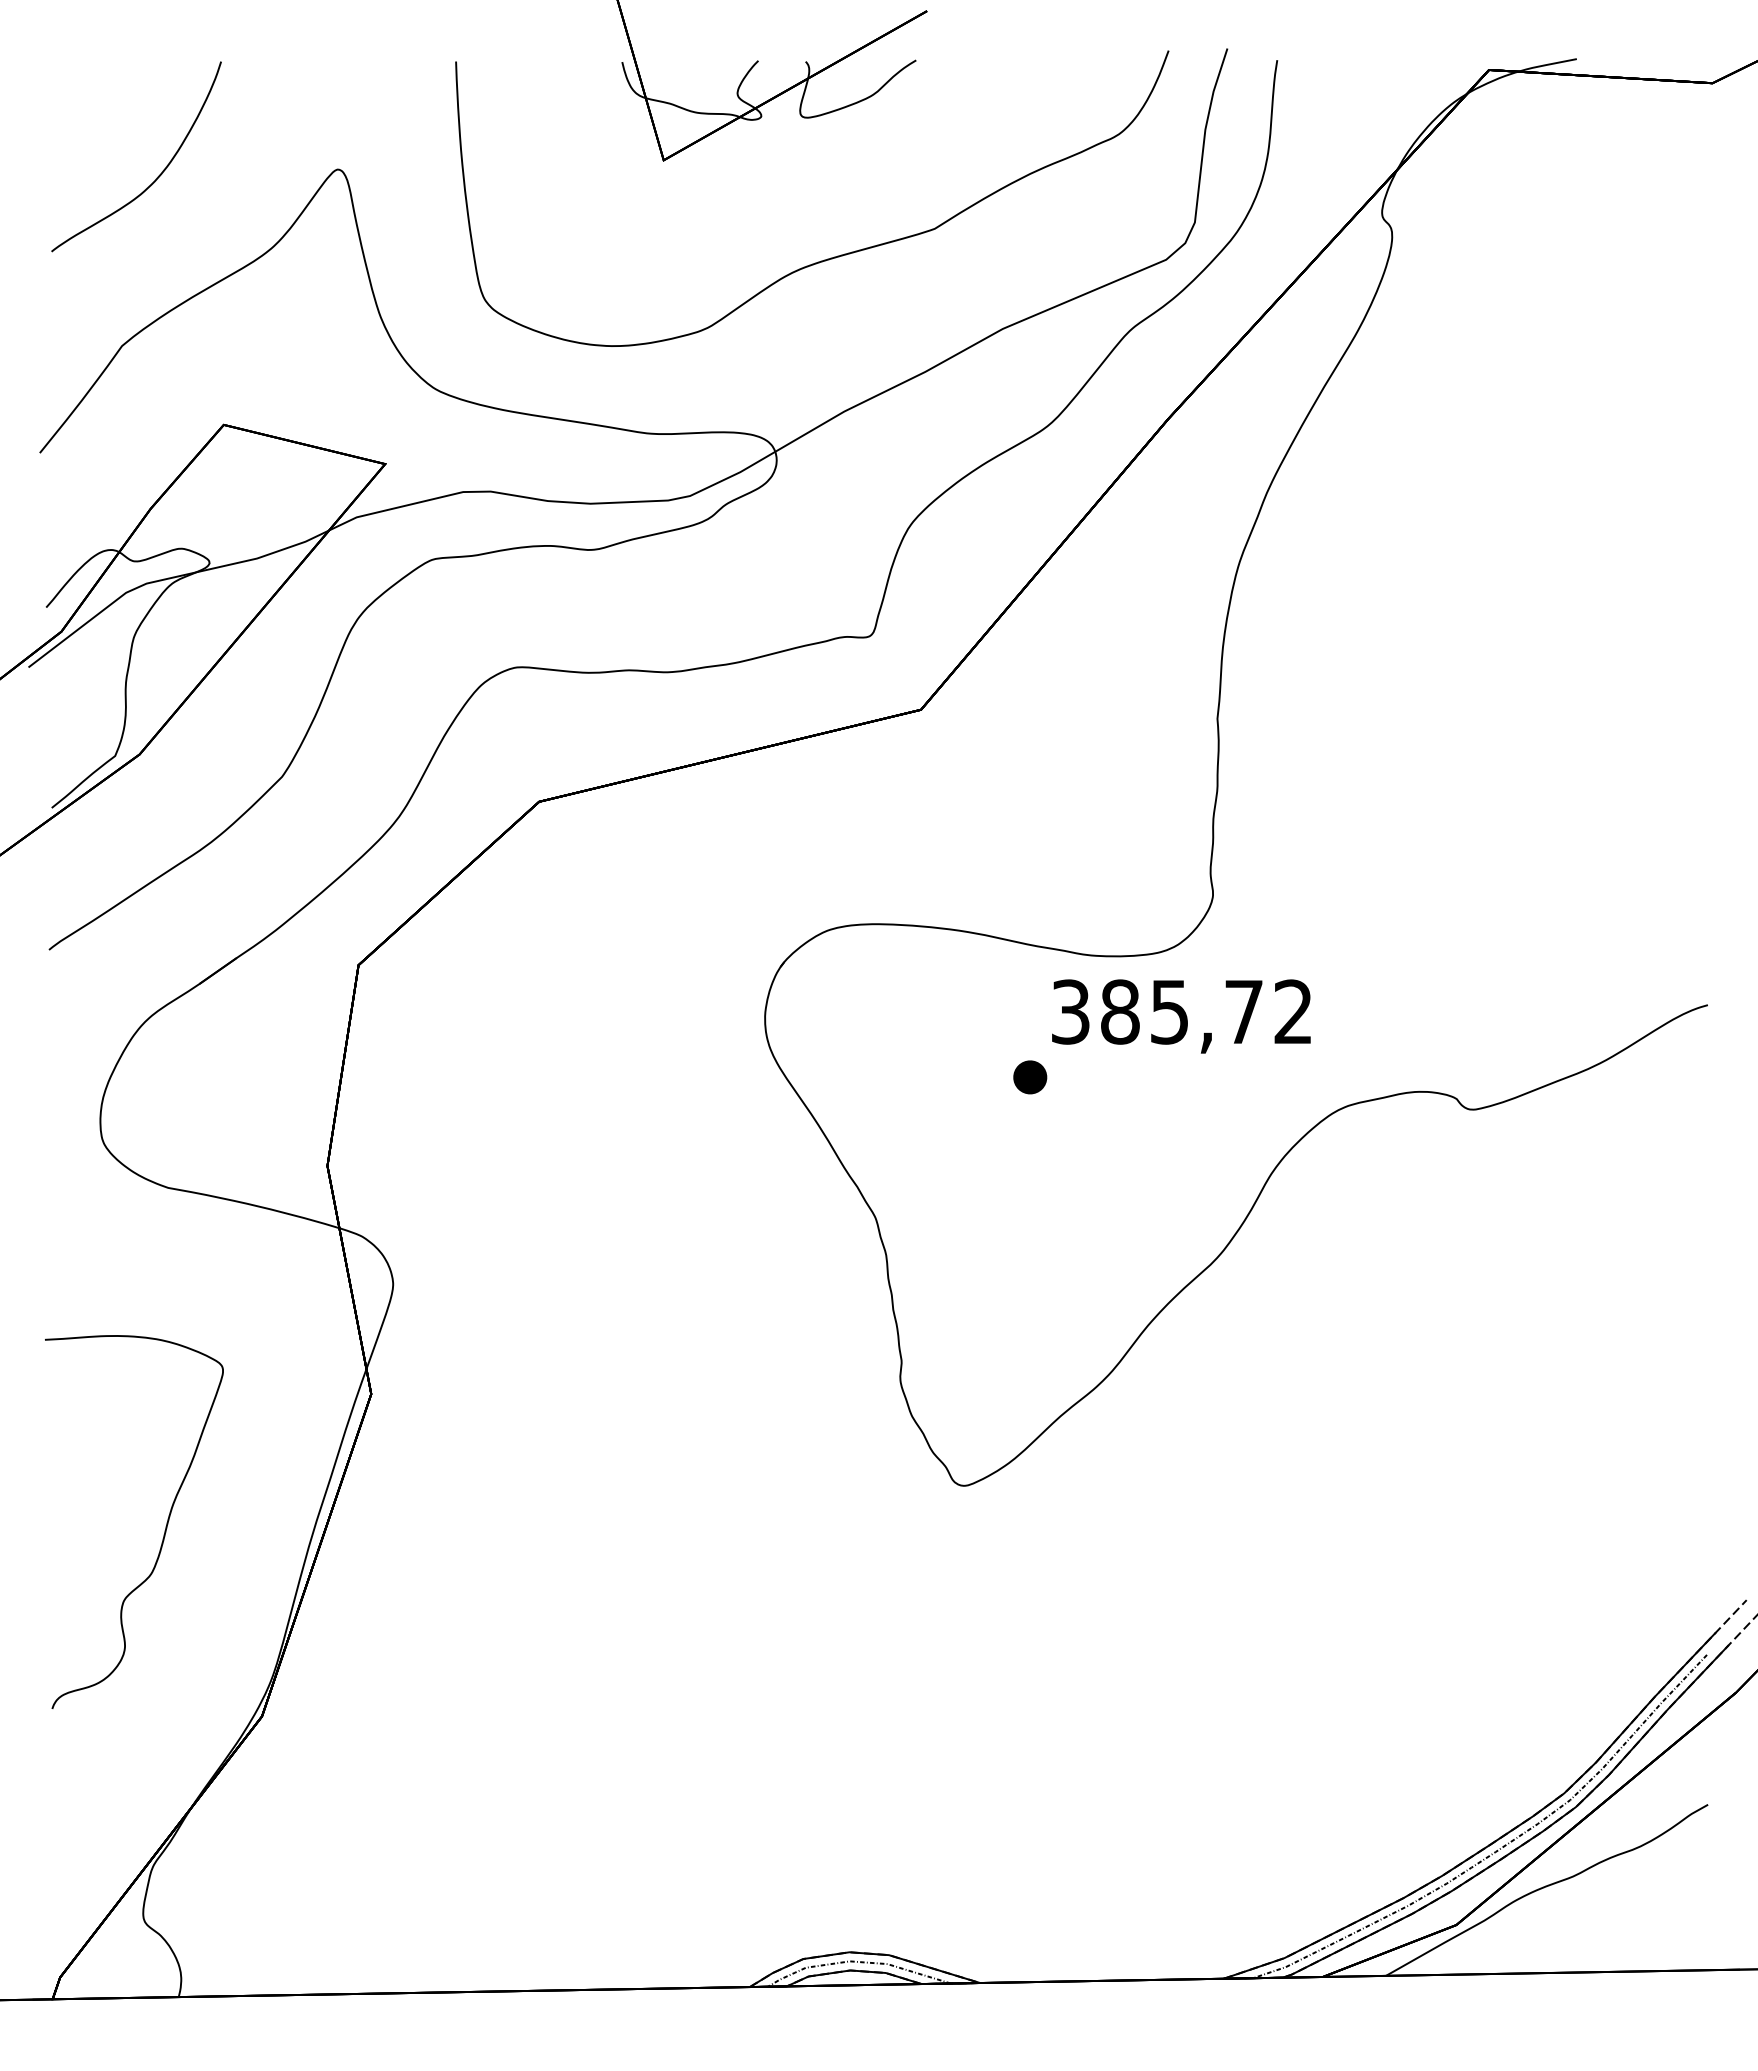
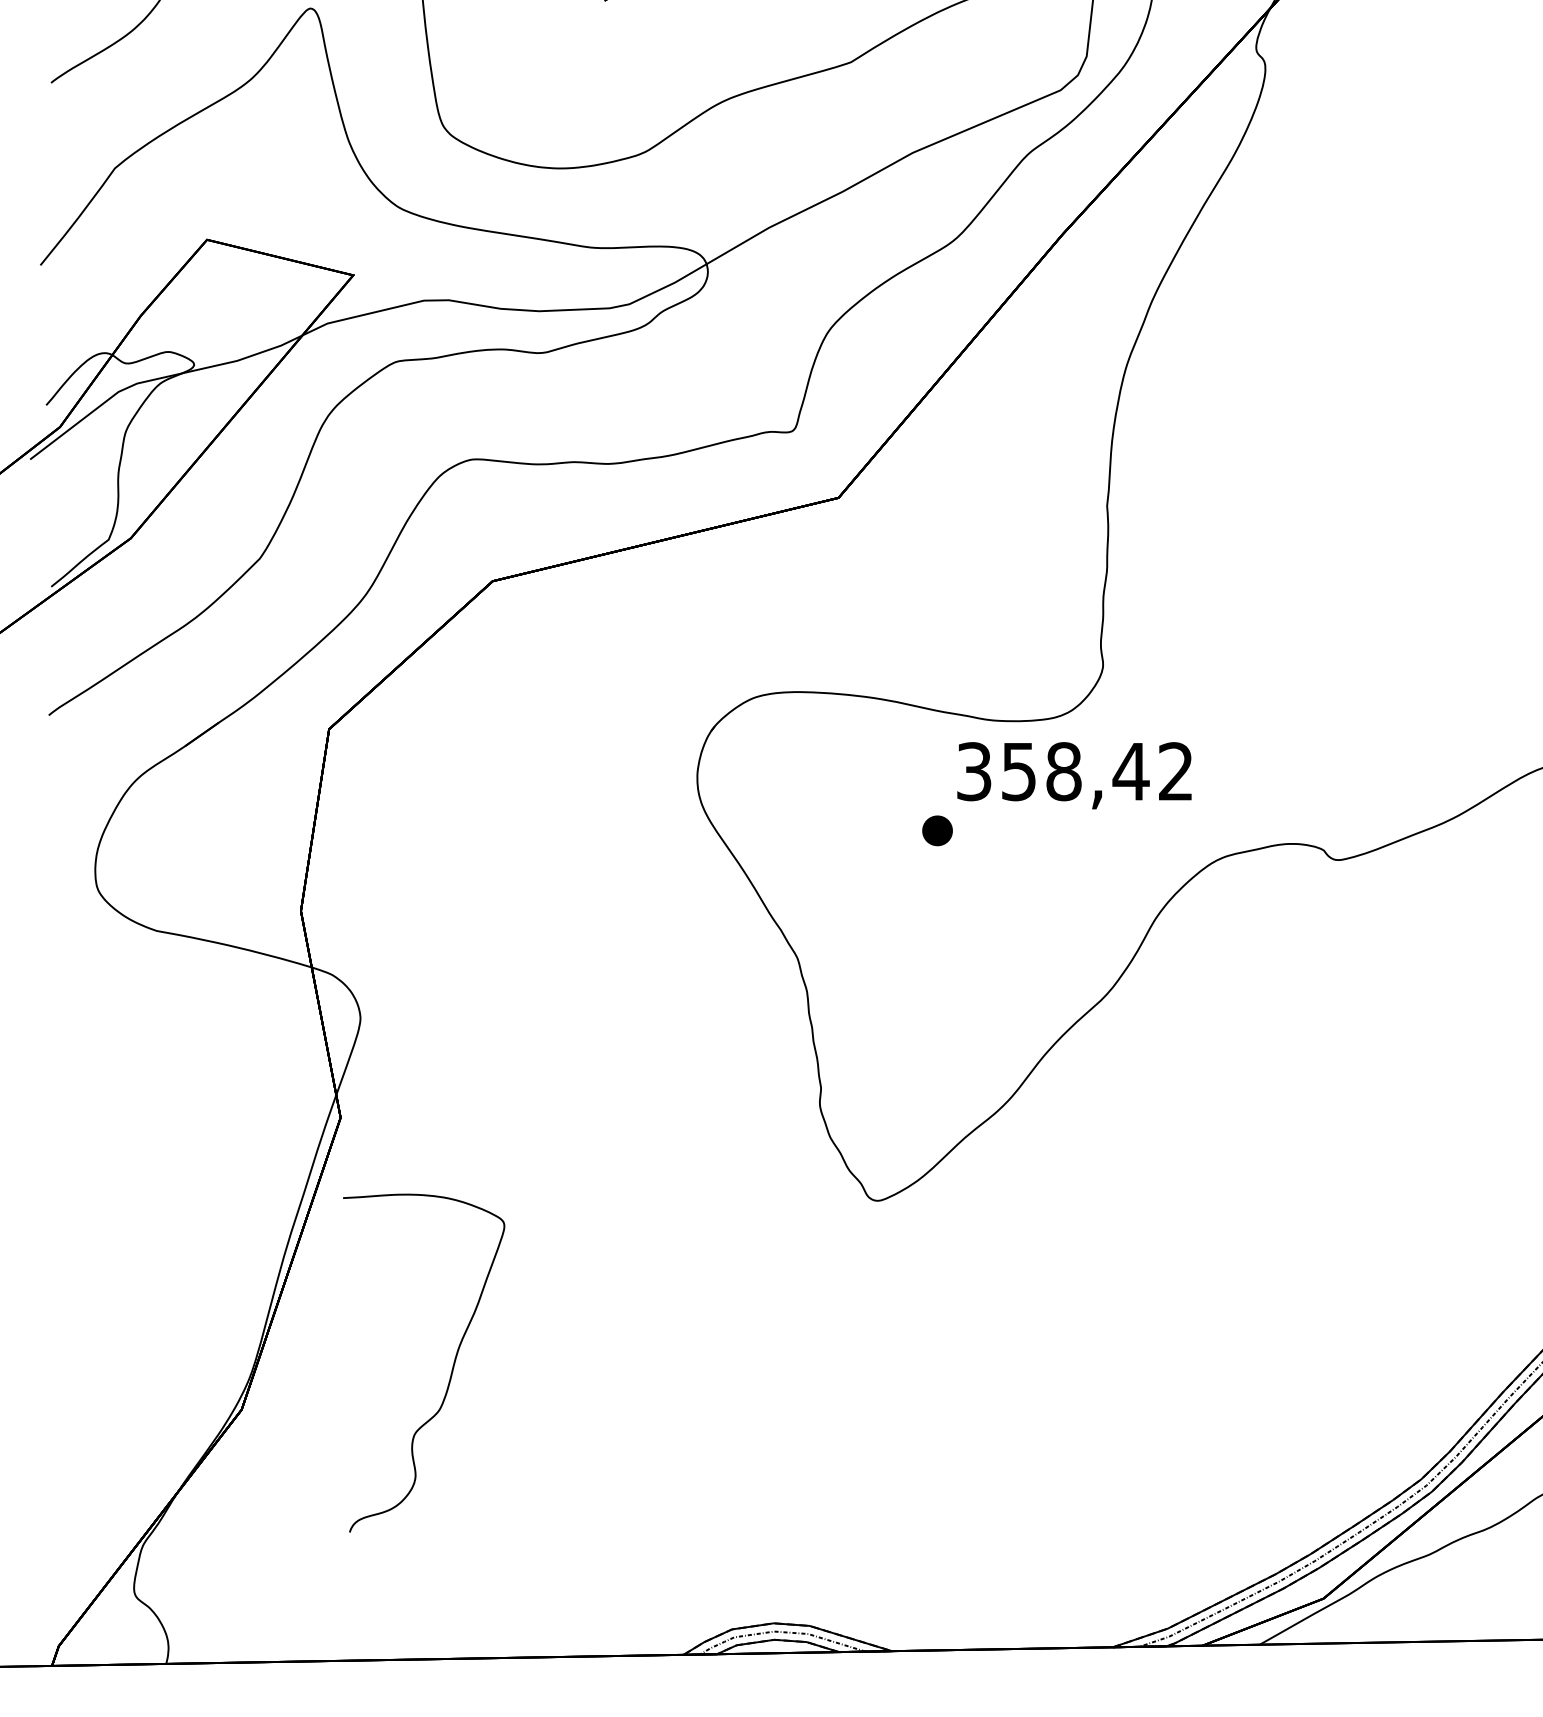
text: (1182, 1011) -> (1075, 771), 385,72 -> 358,42
part: (164, 1530) -> (451, 1370), moved

